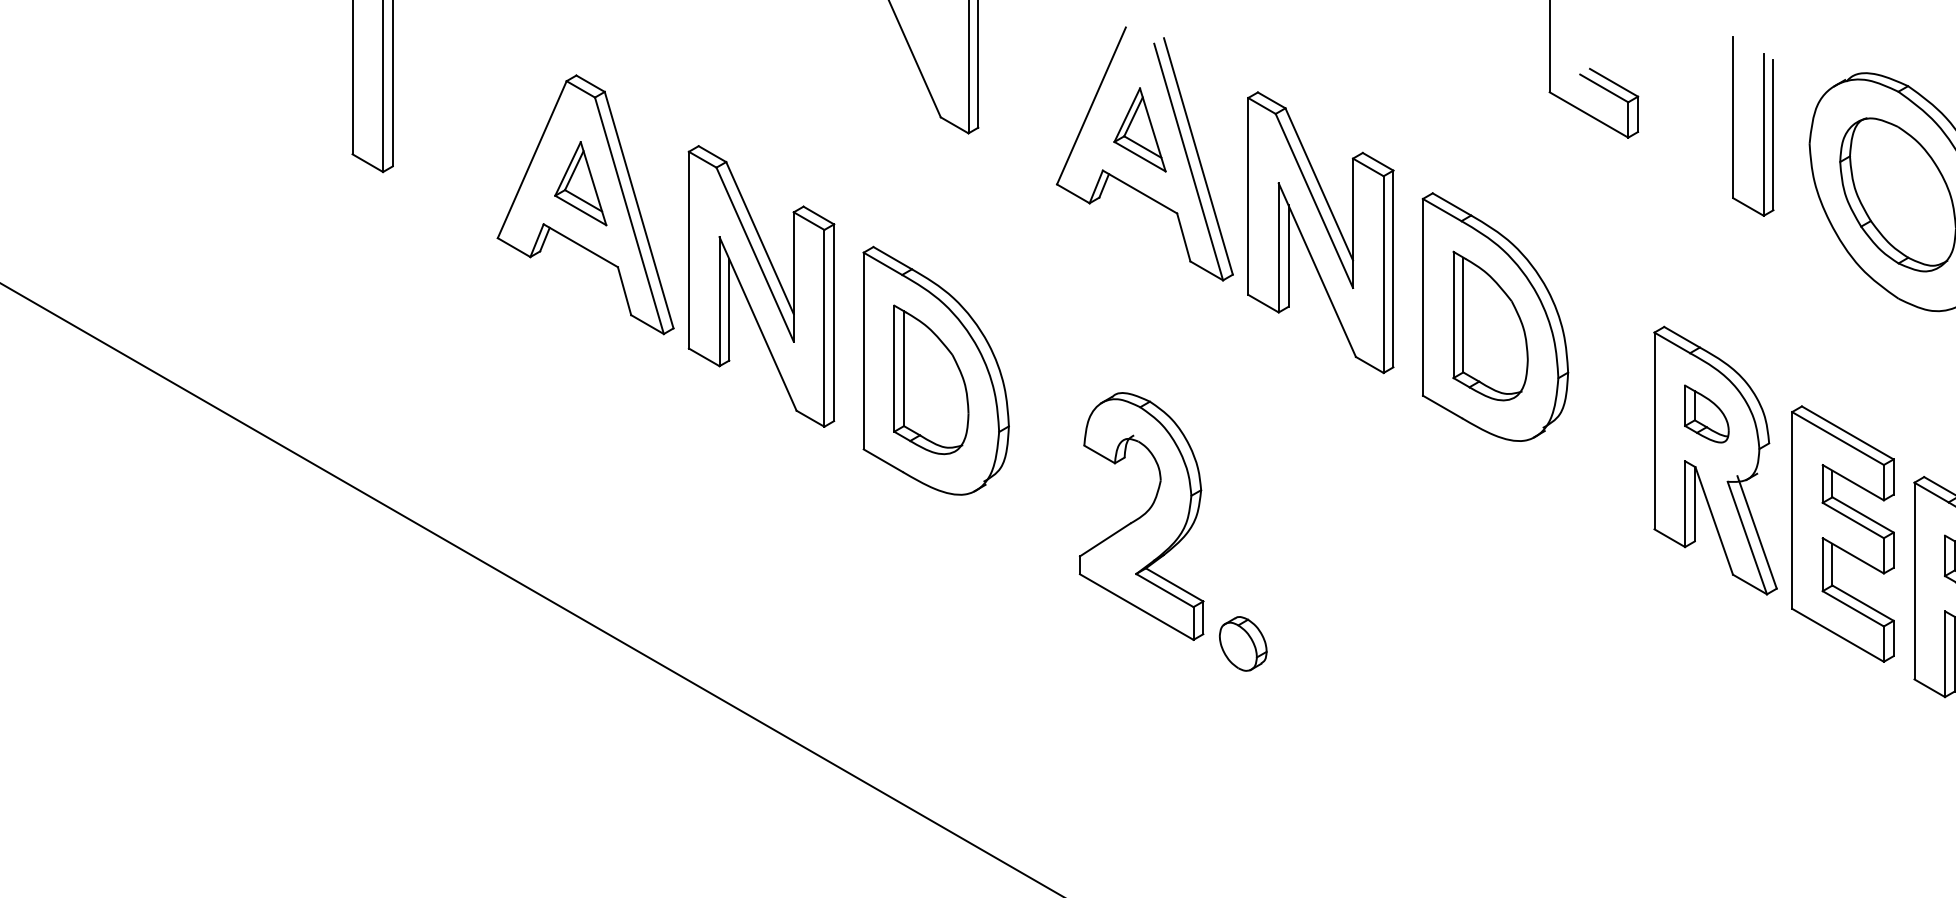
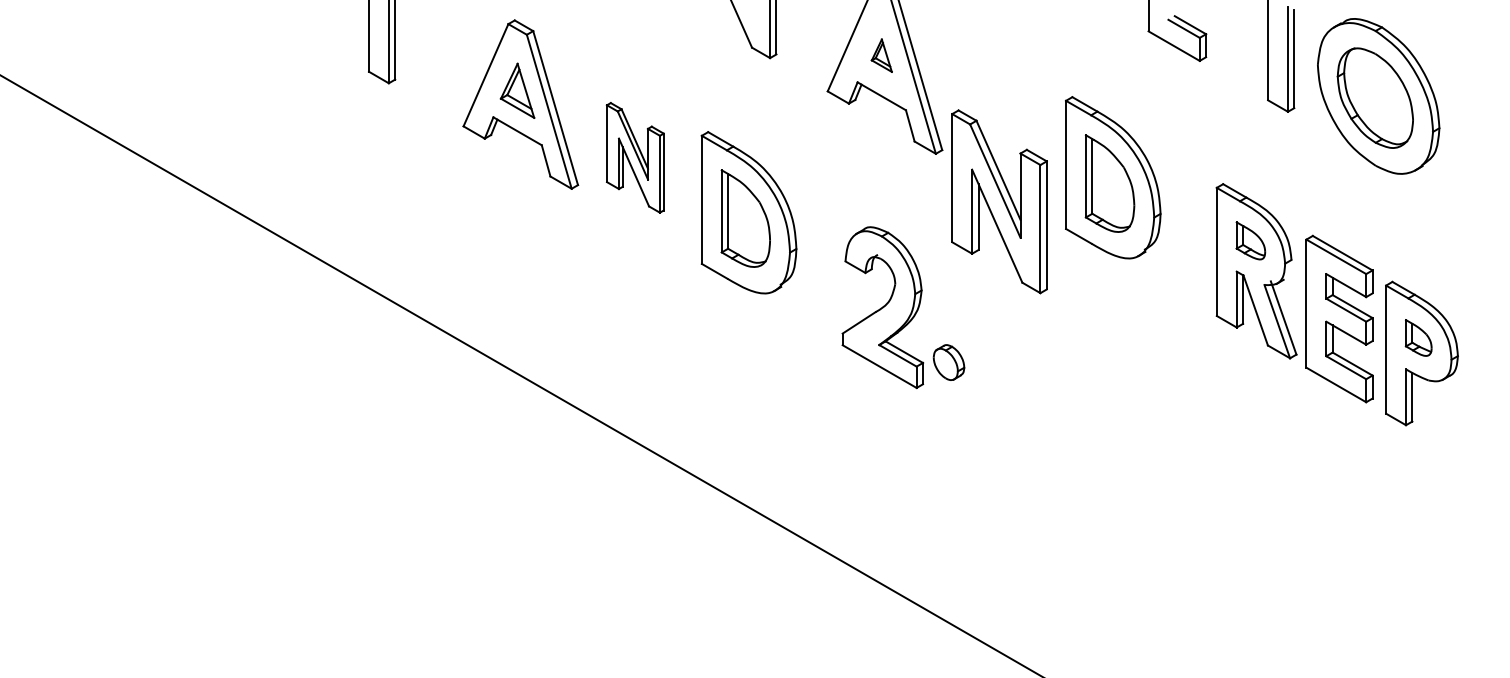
part: (1139, 129) -> (881, 55), size x0.6
part: (1320, 232) -> (999, 201), moved
part: (761, 285) -> (635, 157), size x0.6
part: (1242, 643) -> (948, 362), moved

